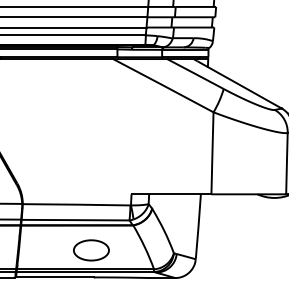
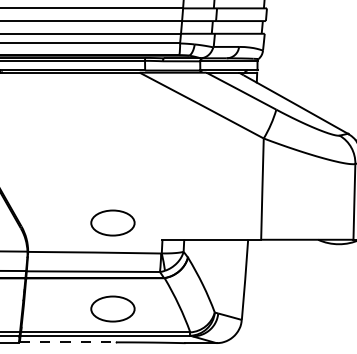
part: (91, 180) -> (112, 222), added
line: (55, 277) -> (68, 342), solid -> dashed

